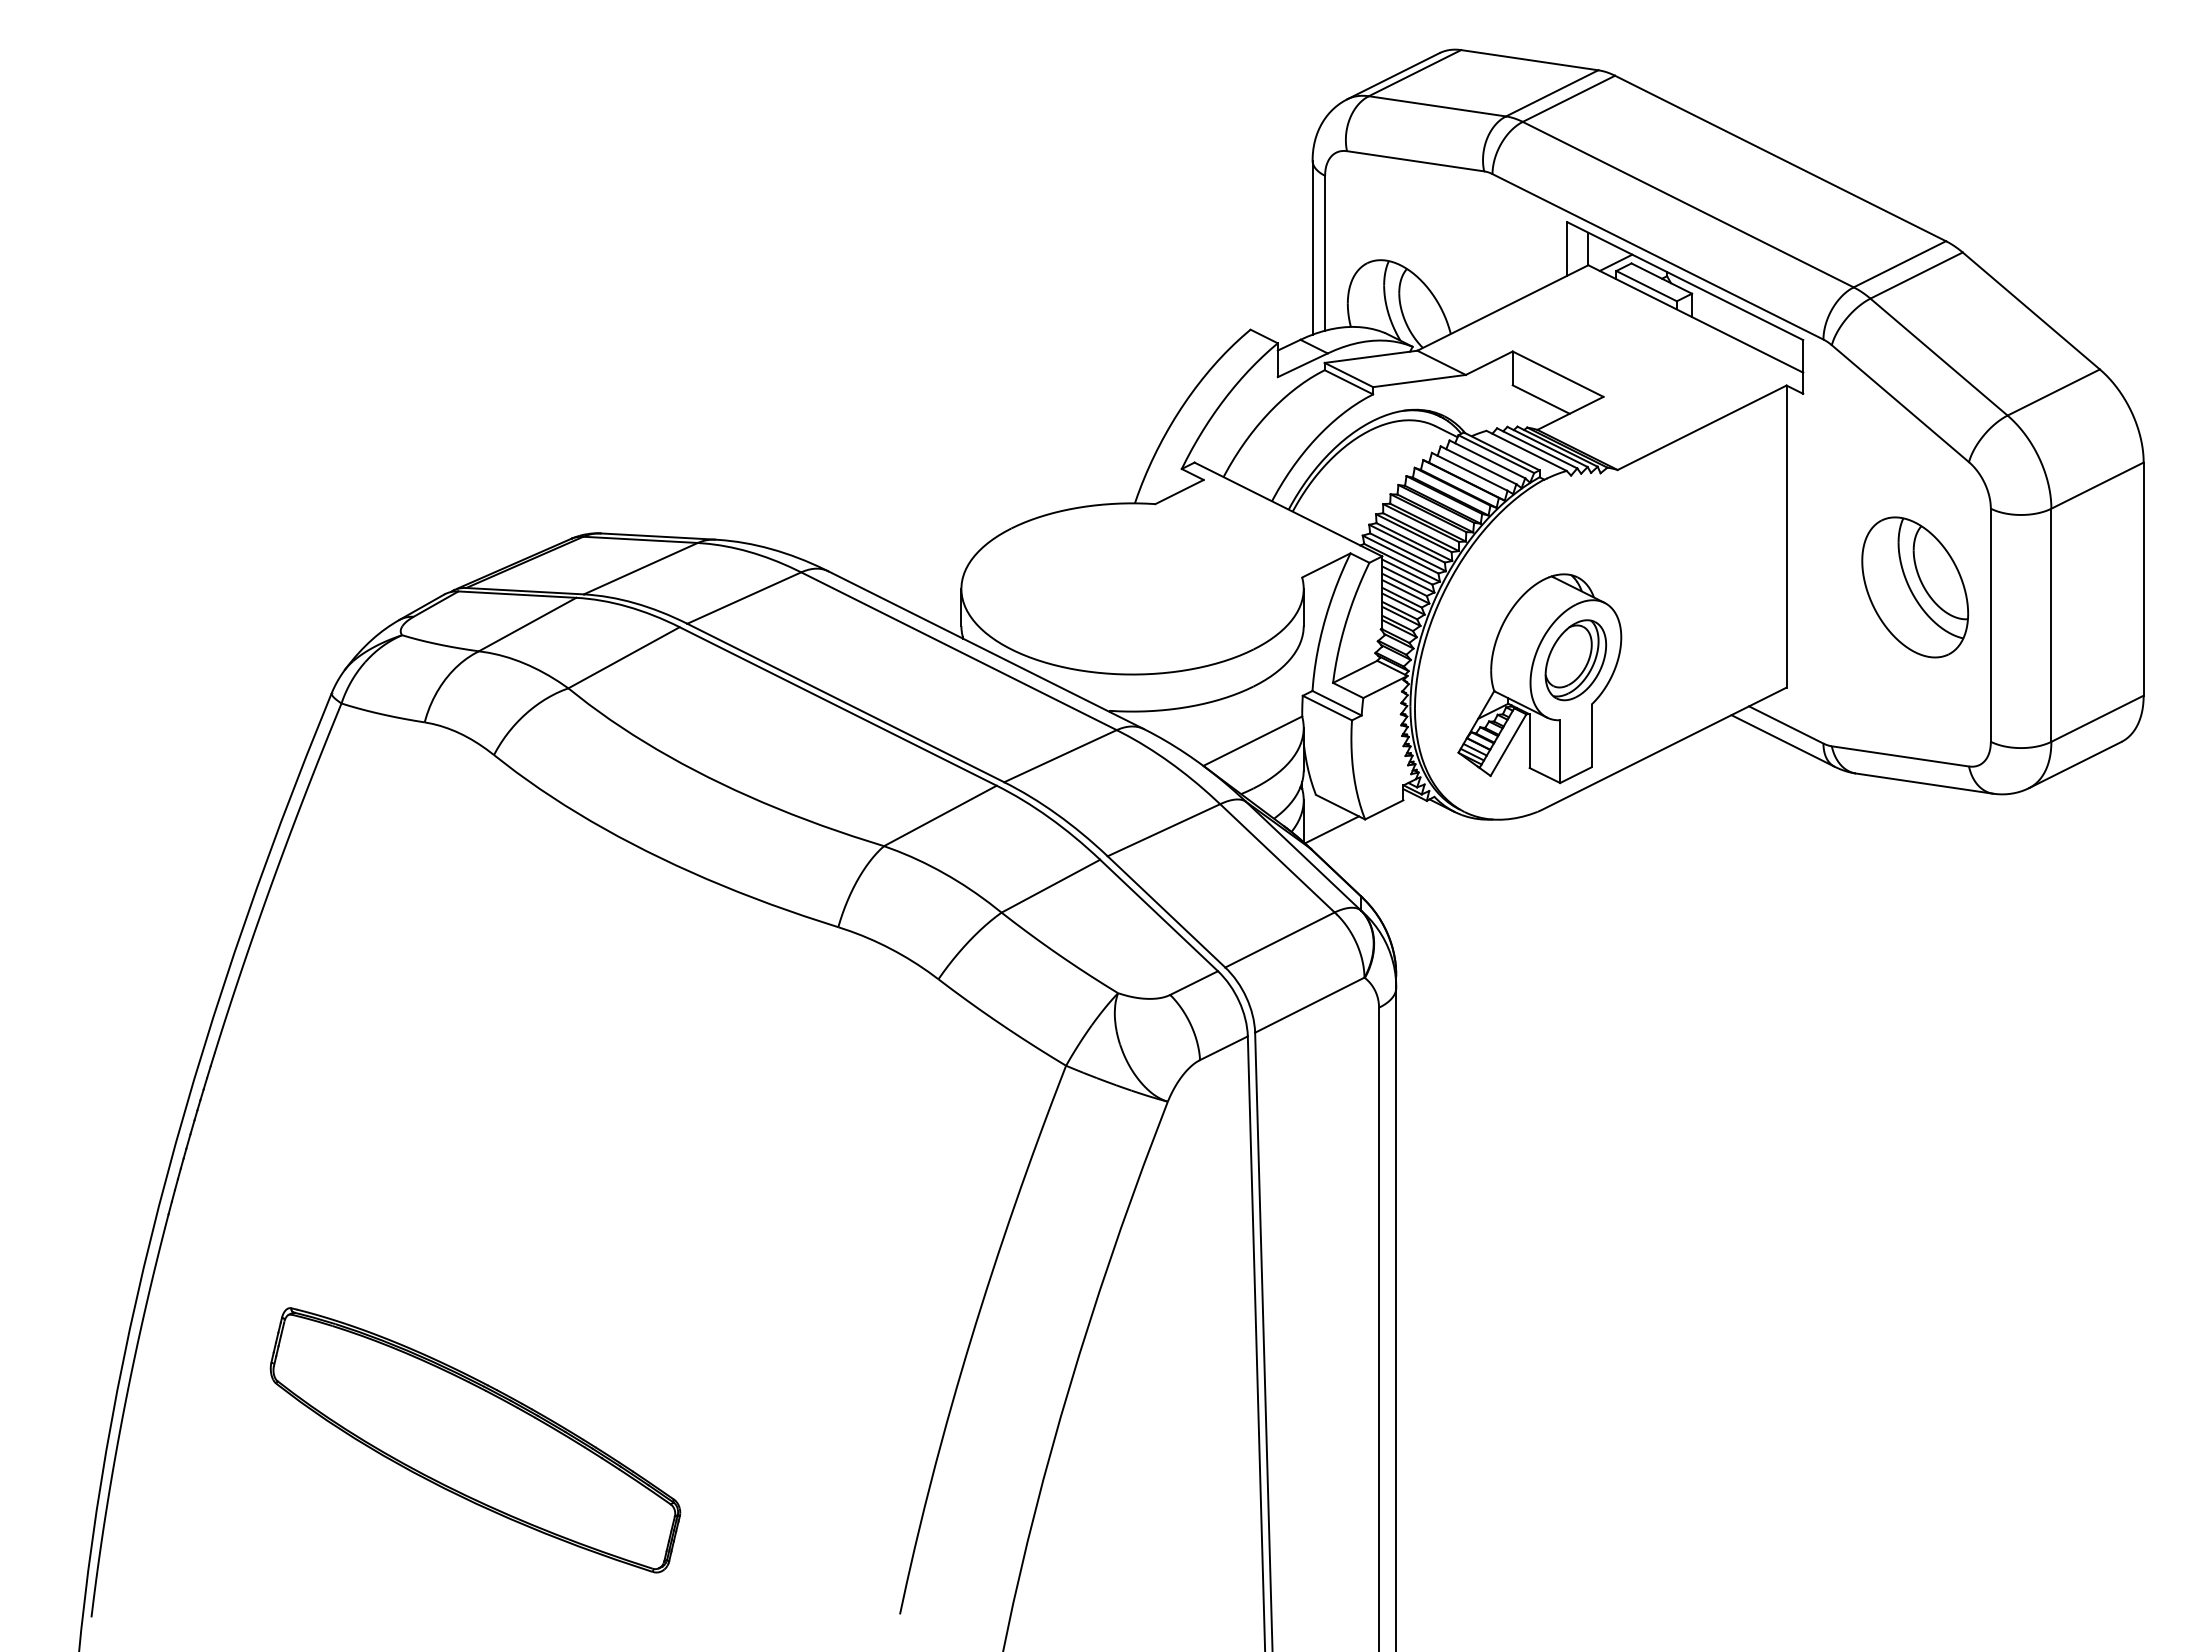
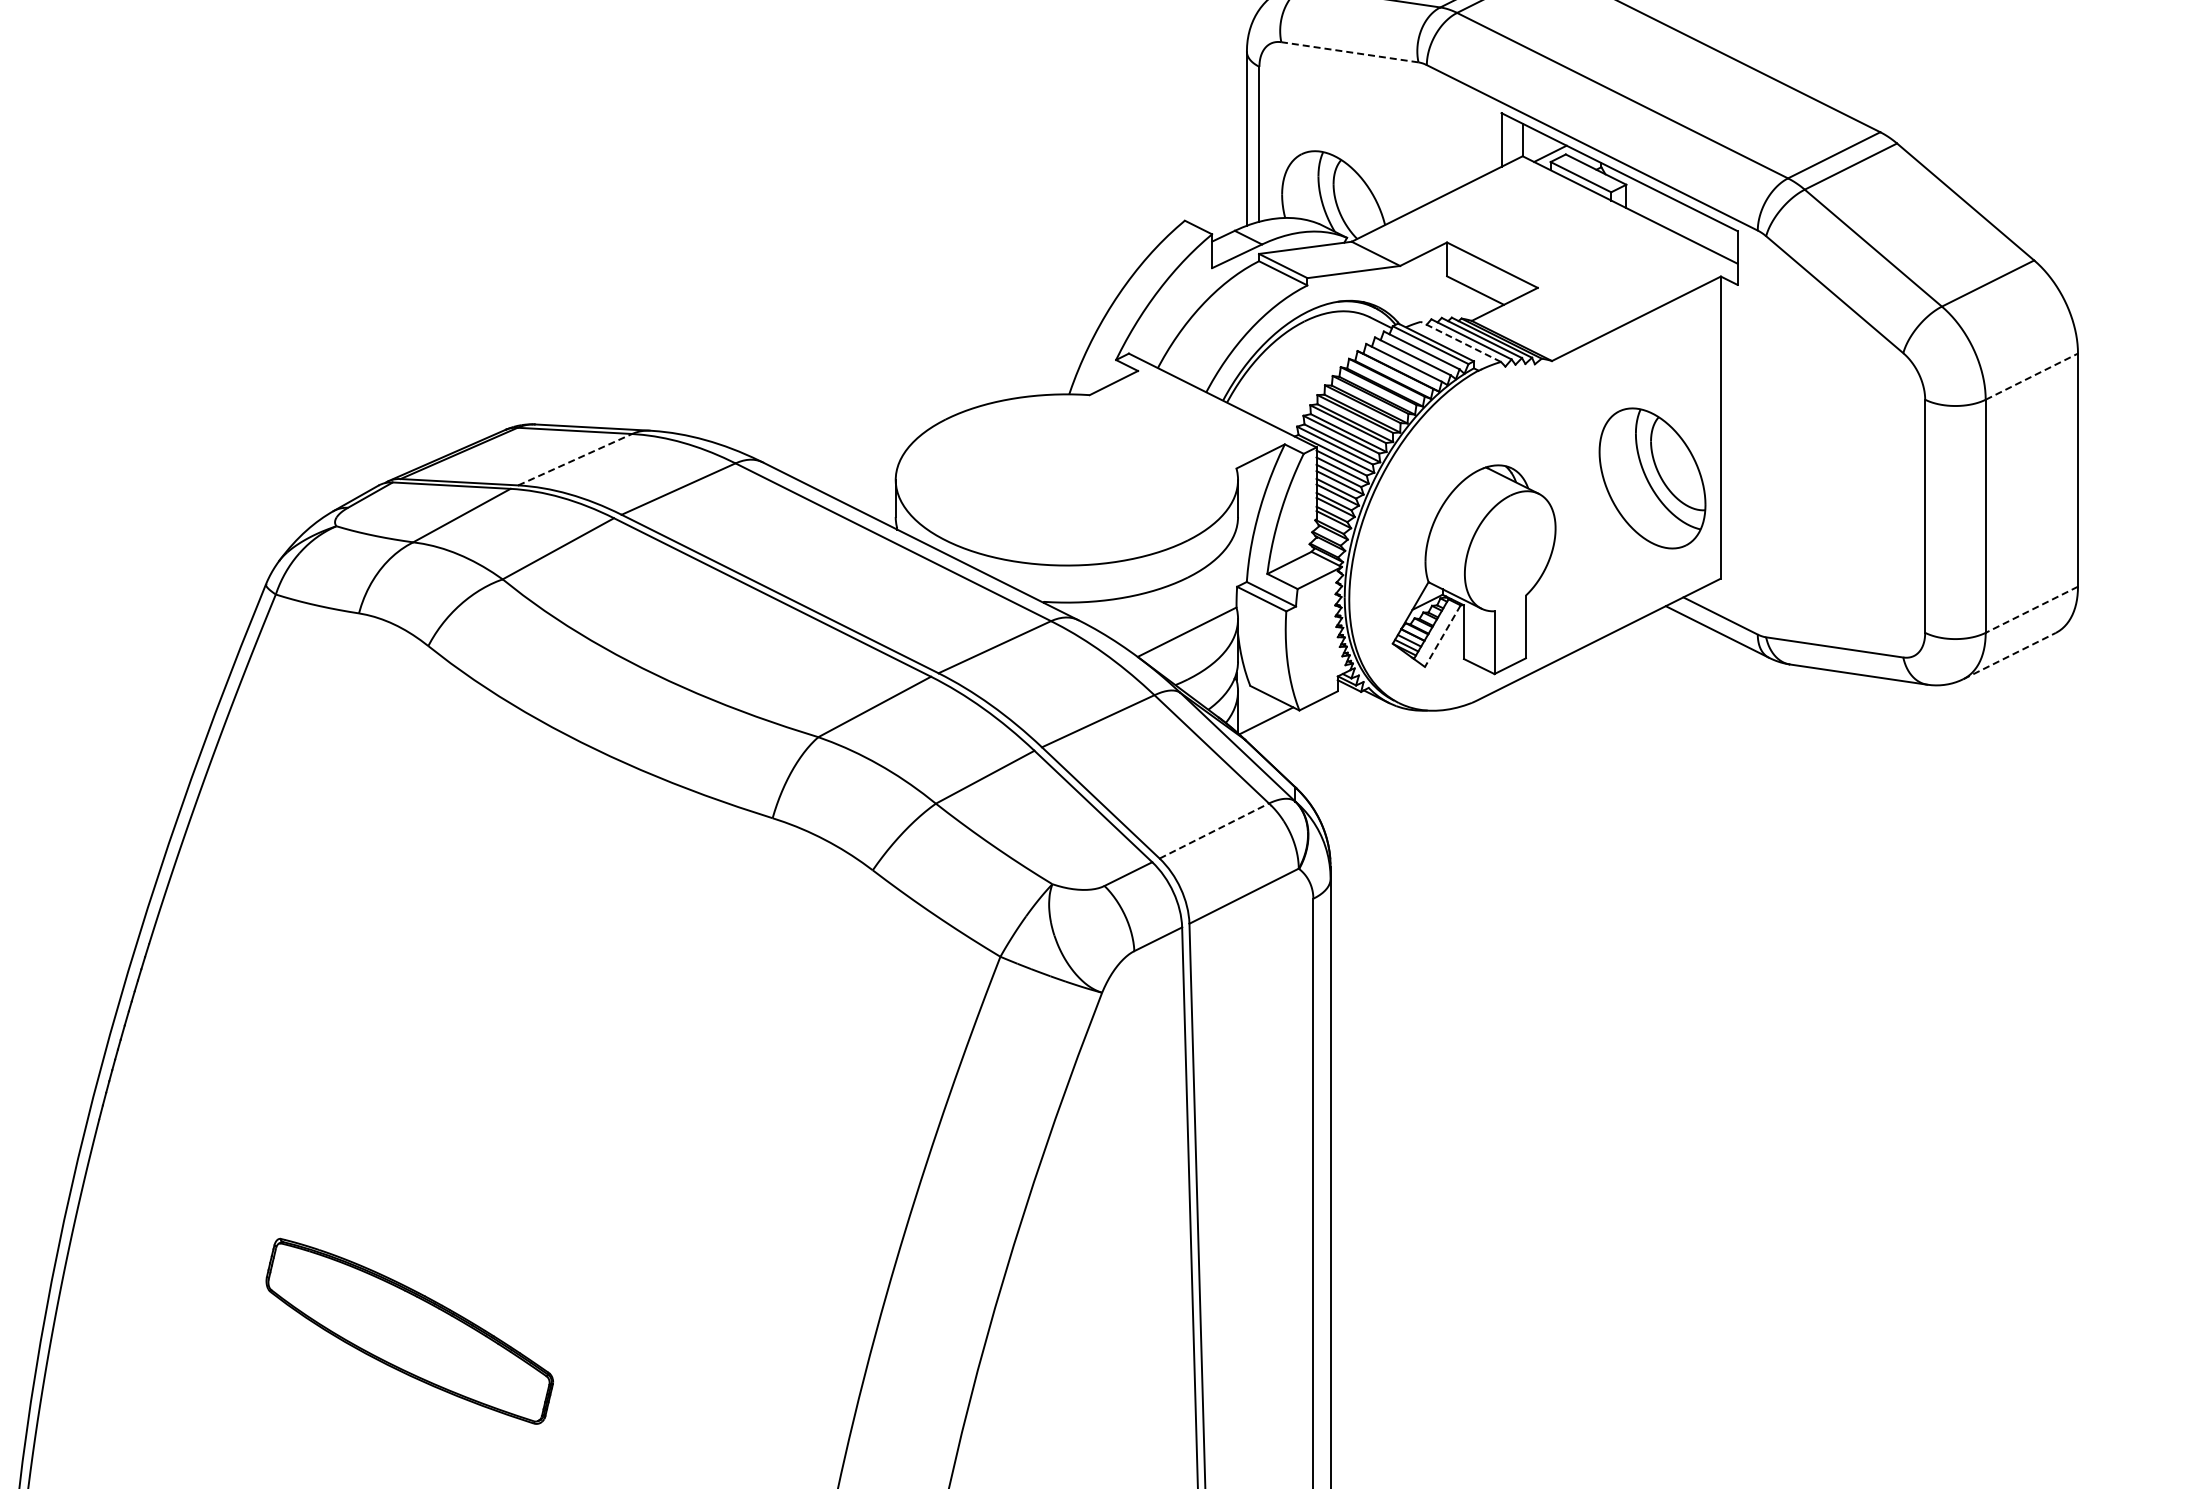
line: (1415, 161) -> (1349, 52), solid -> dashed
line: (1526, 450) -> (1460, 341), solid -> dashed
line: (2097, 485) -> (2031, 376), solid -> dashed
line: (641, 568) -> (575, 459), solid -> dashed
part: (1915, 587) -> (1652, 478), moved
part: (1575, 660) -> (1509, 551), removed
line: (2097, 718) -> (2031, 609), solid -> dashed
line: (1508, 745) -> (1442, 636), solid -> dashed
line: (2075, 765) -> (2009, 656), solid -> dashed
line: (1280, 939) -> (1214, 830), solid -> dashed
part: (475, 1440) -> (409, 1331), size x0.7

